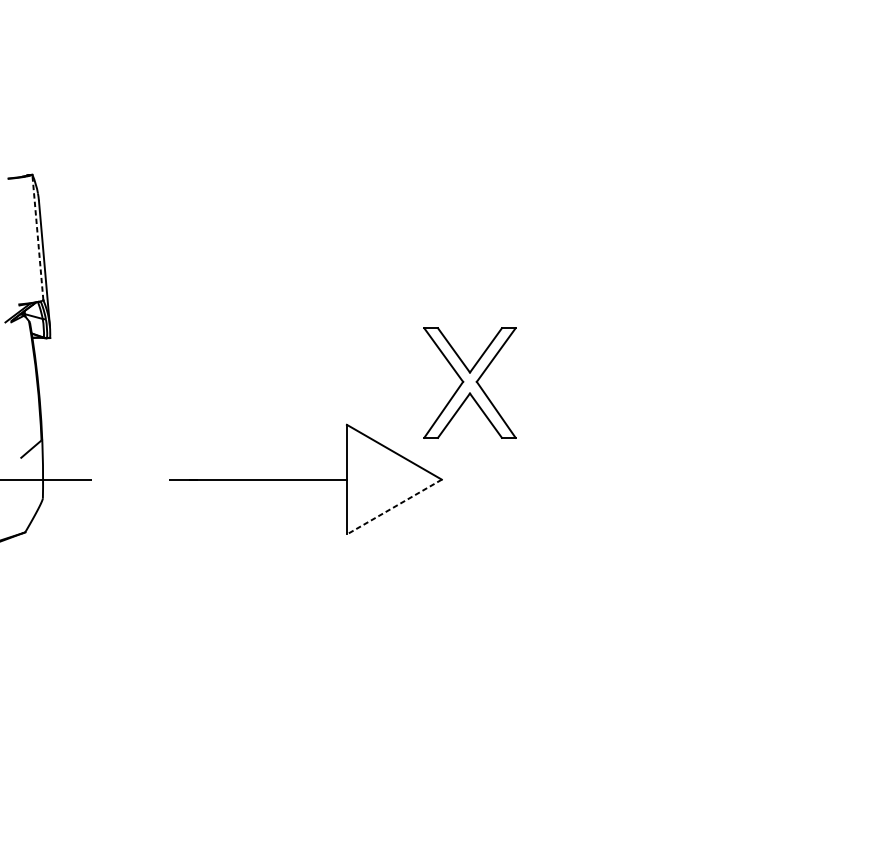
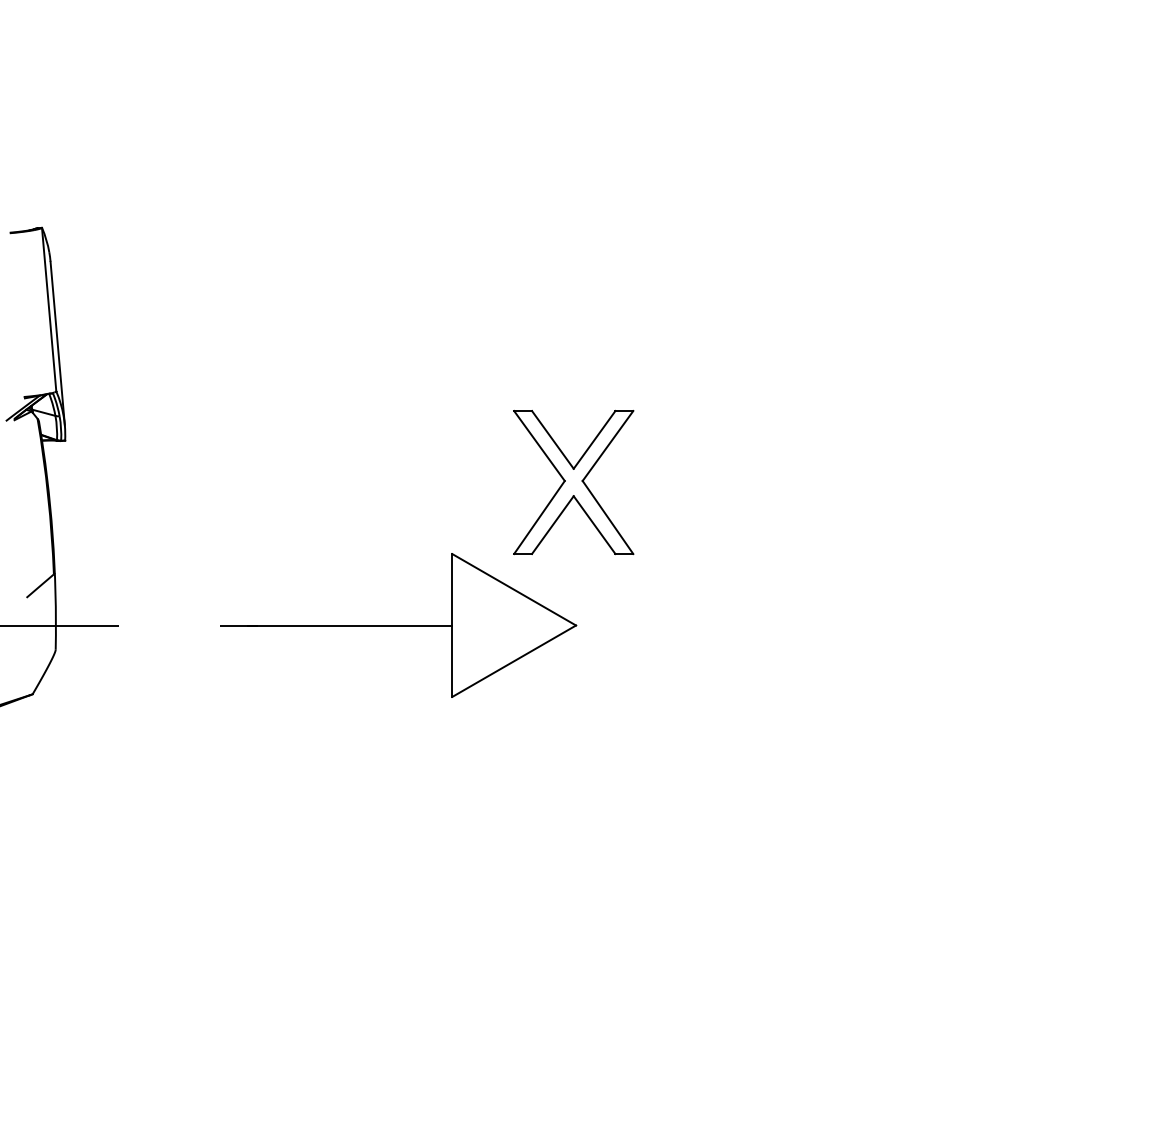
line: (38, 237) -> (49, 309), dashed -> solid
part: (469, 383) -> (573, 482), moved
line: (393, 507) -> (513, 661), dashed -> solid

